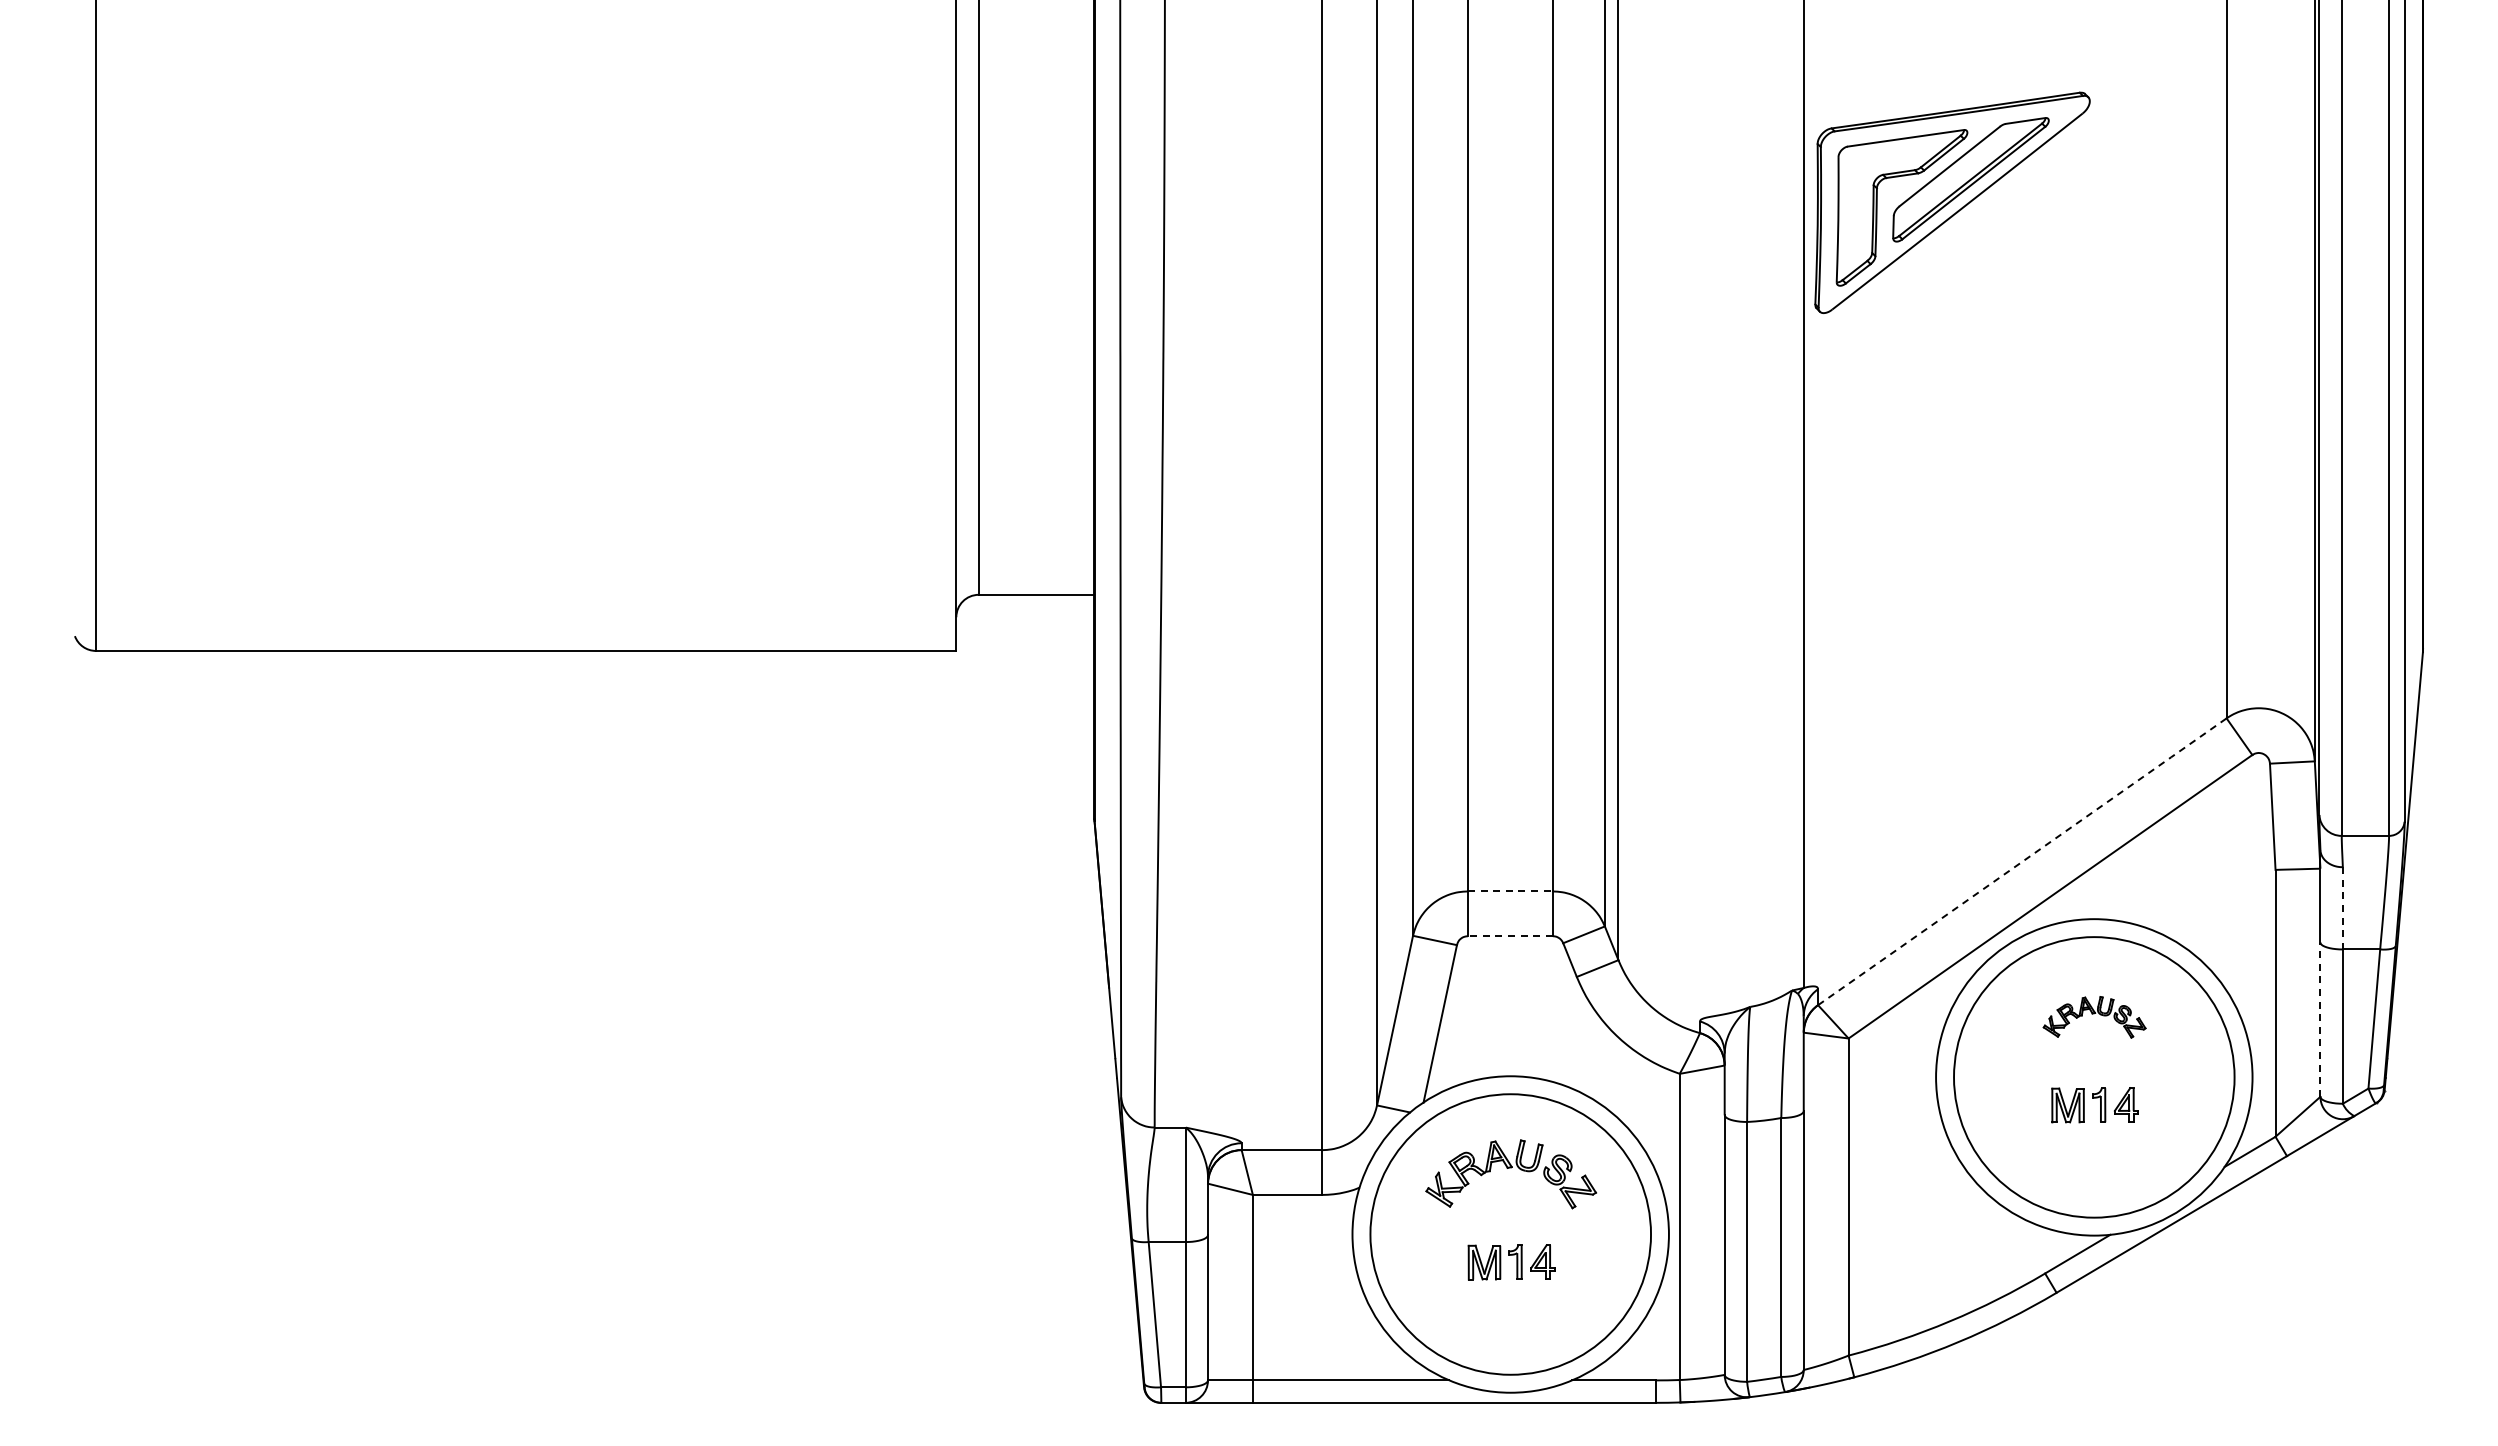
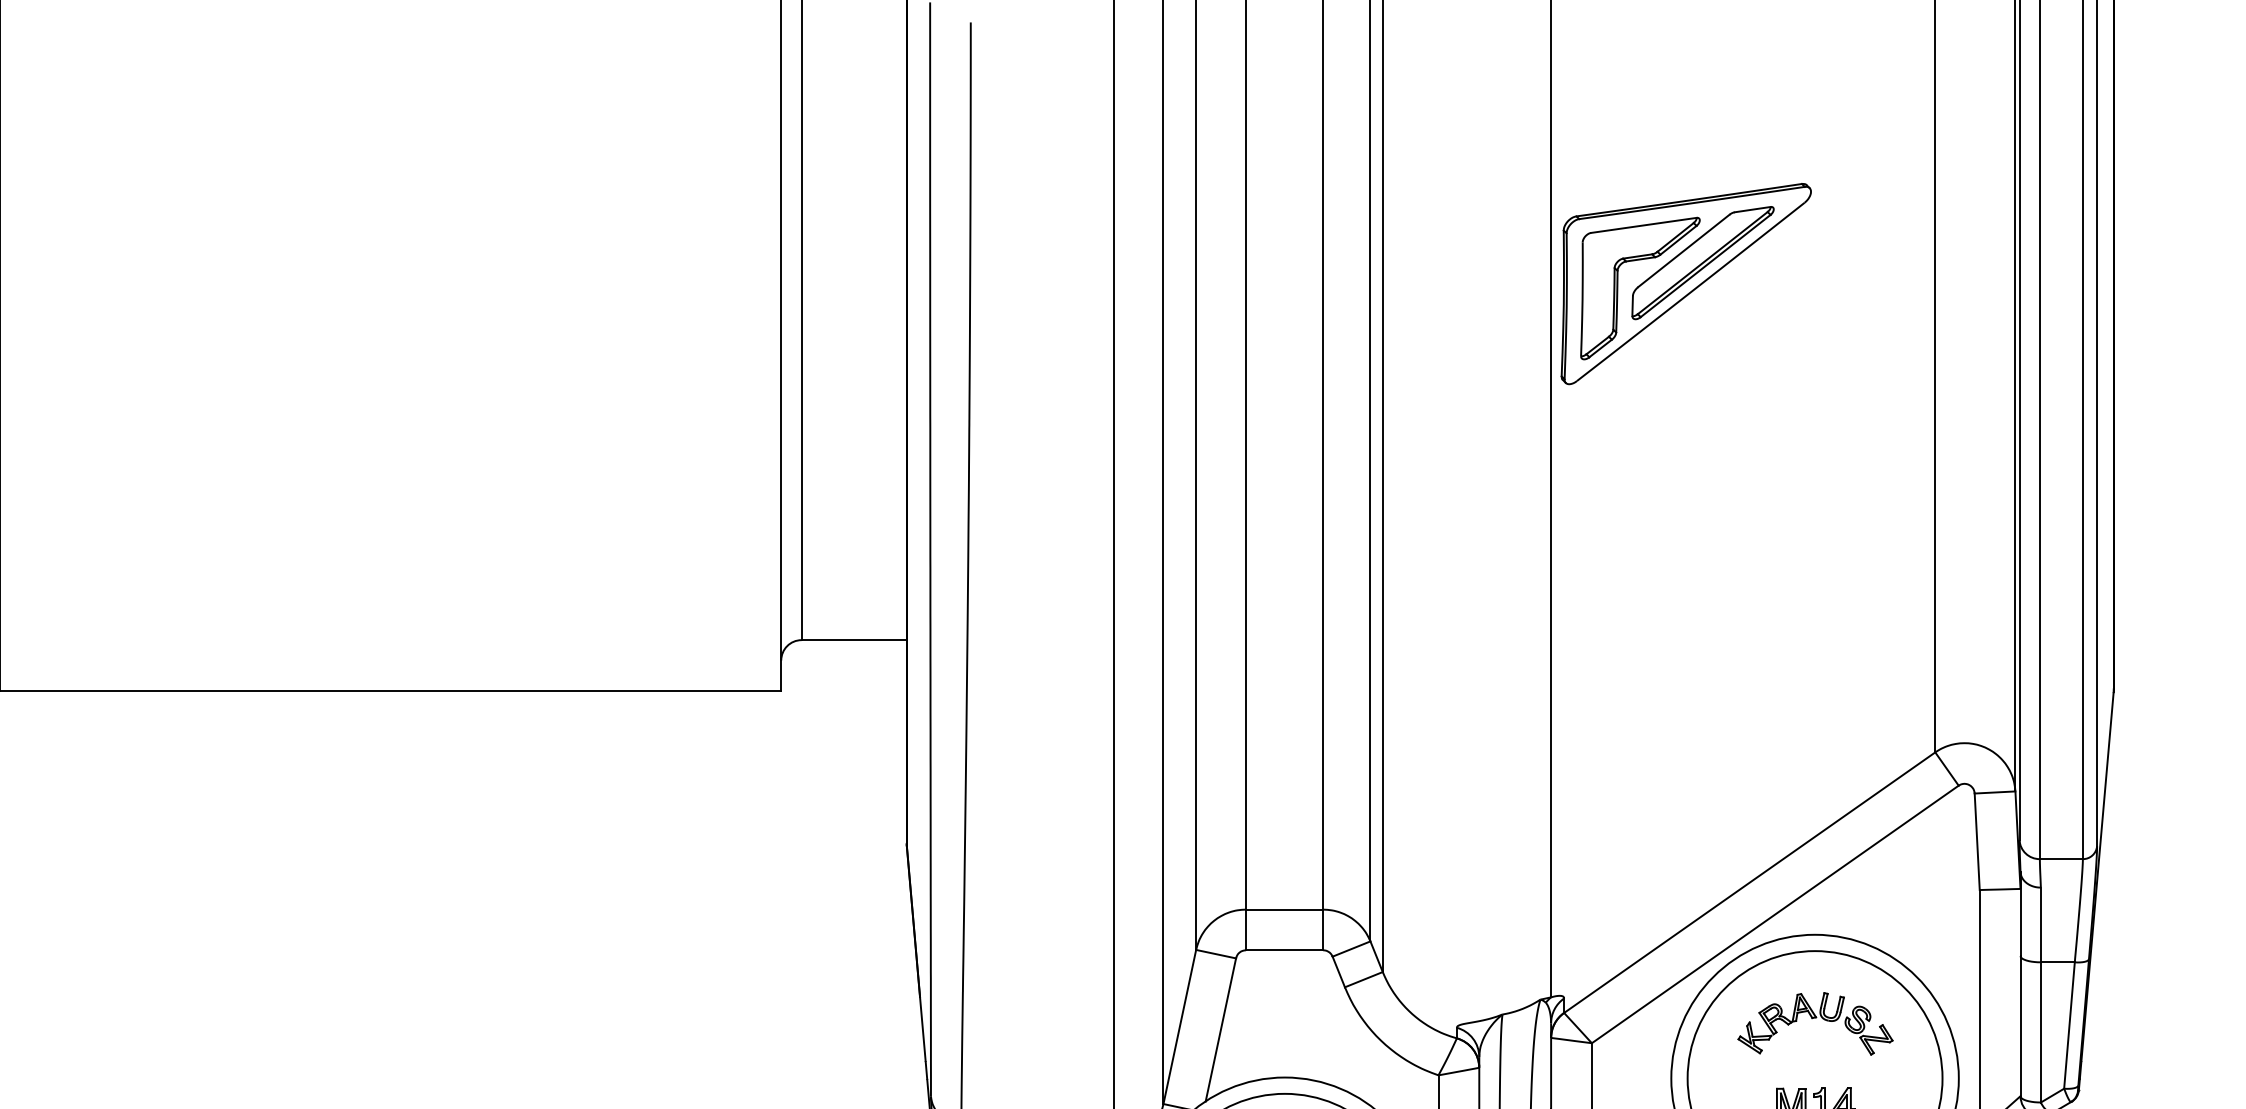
line: (2022, 861) -> (1749, 882), dashed -> solid
line: (1510, 891) -> (1284, 909), dashed -> solid
line: (2342, 908) -> (2040, 925), dashed -> solid
line: (1509, 936) -> (1283, 950), dashed -> solid
part: (2094, 1017) -> (1815, 1024), size x1.67
line: (2320, 1019) -> (2020, 1025), dashed -> solid

